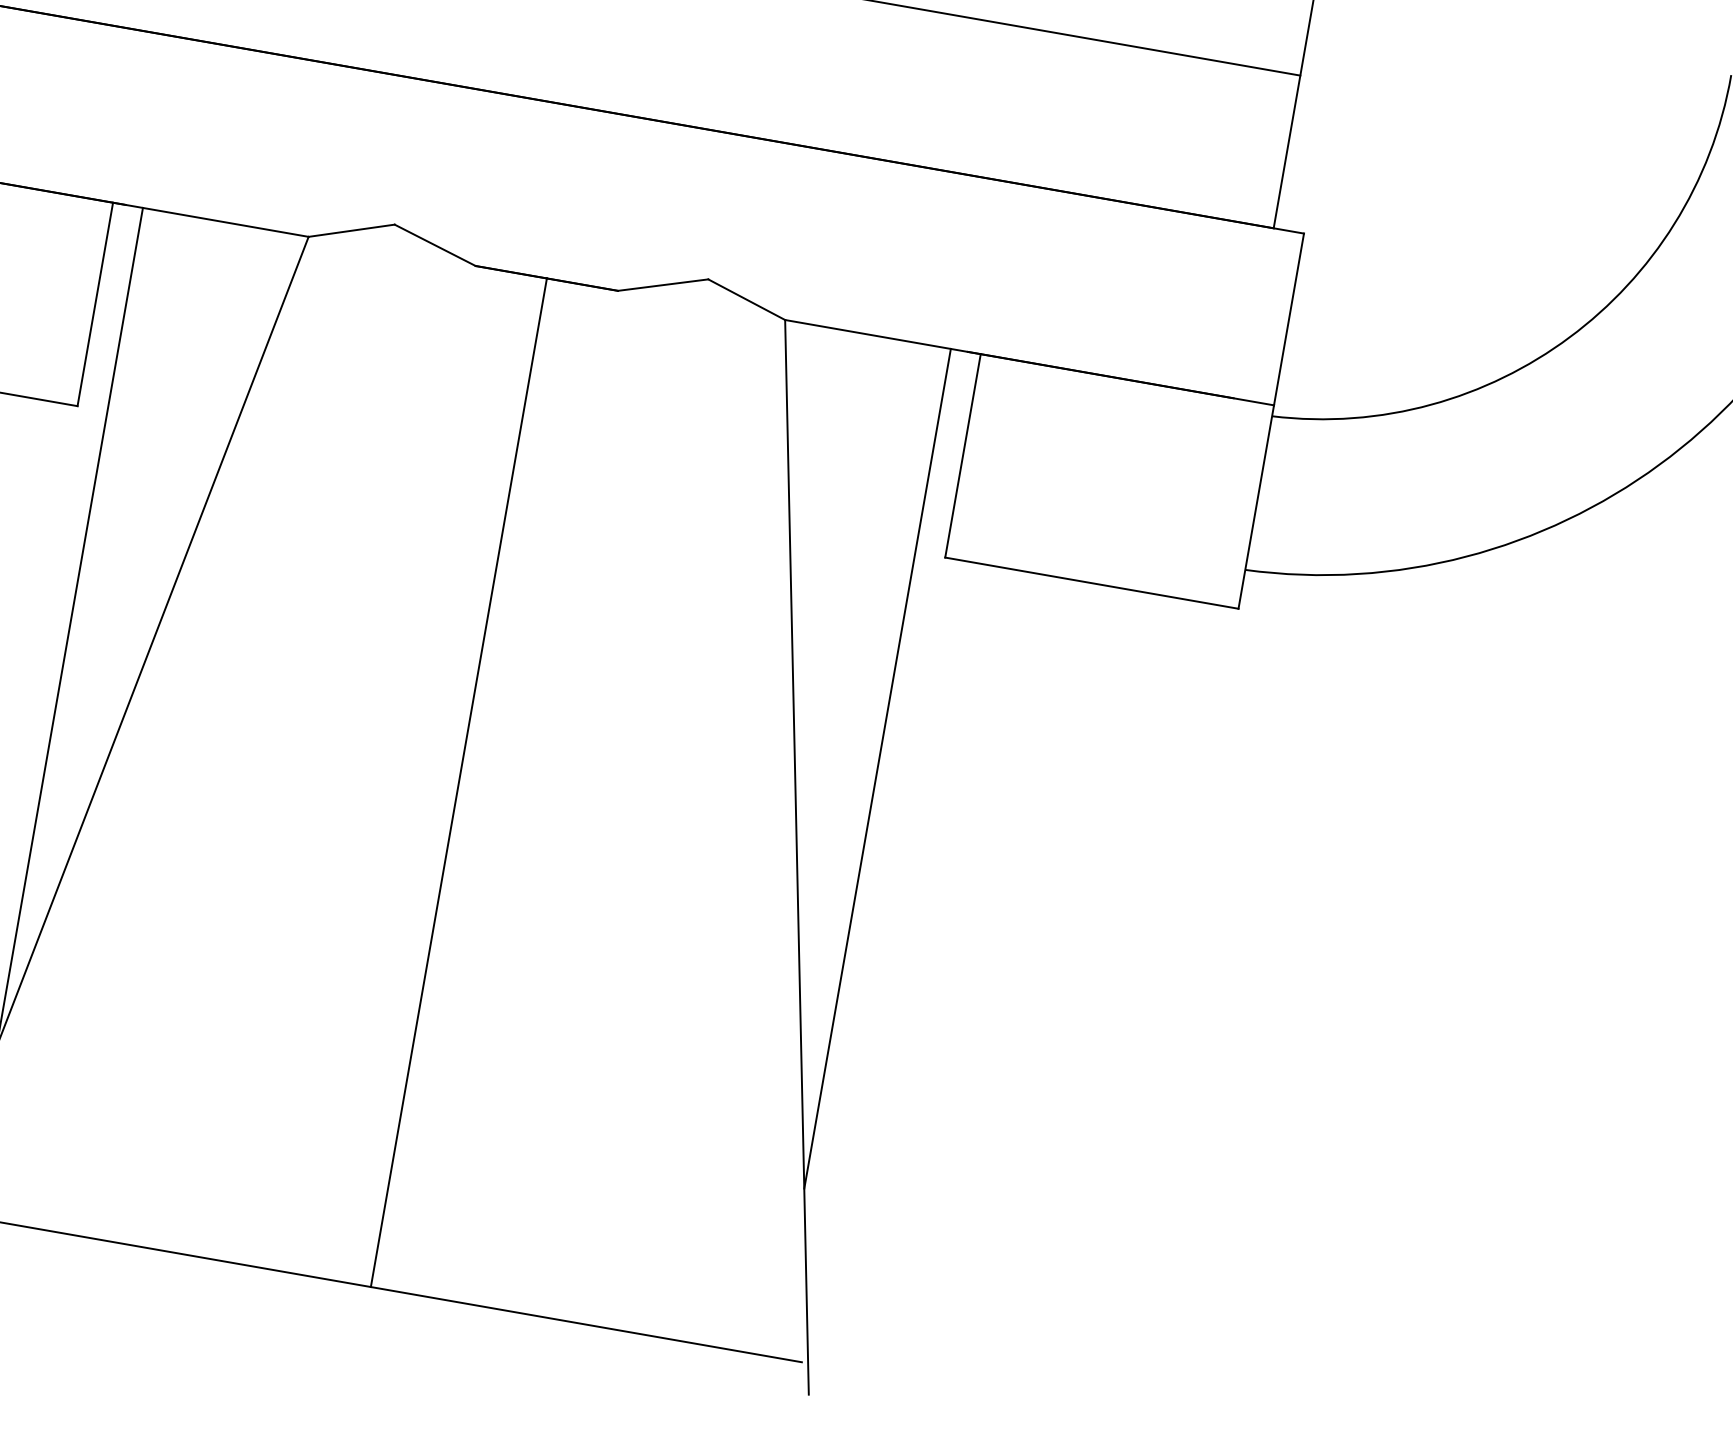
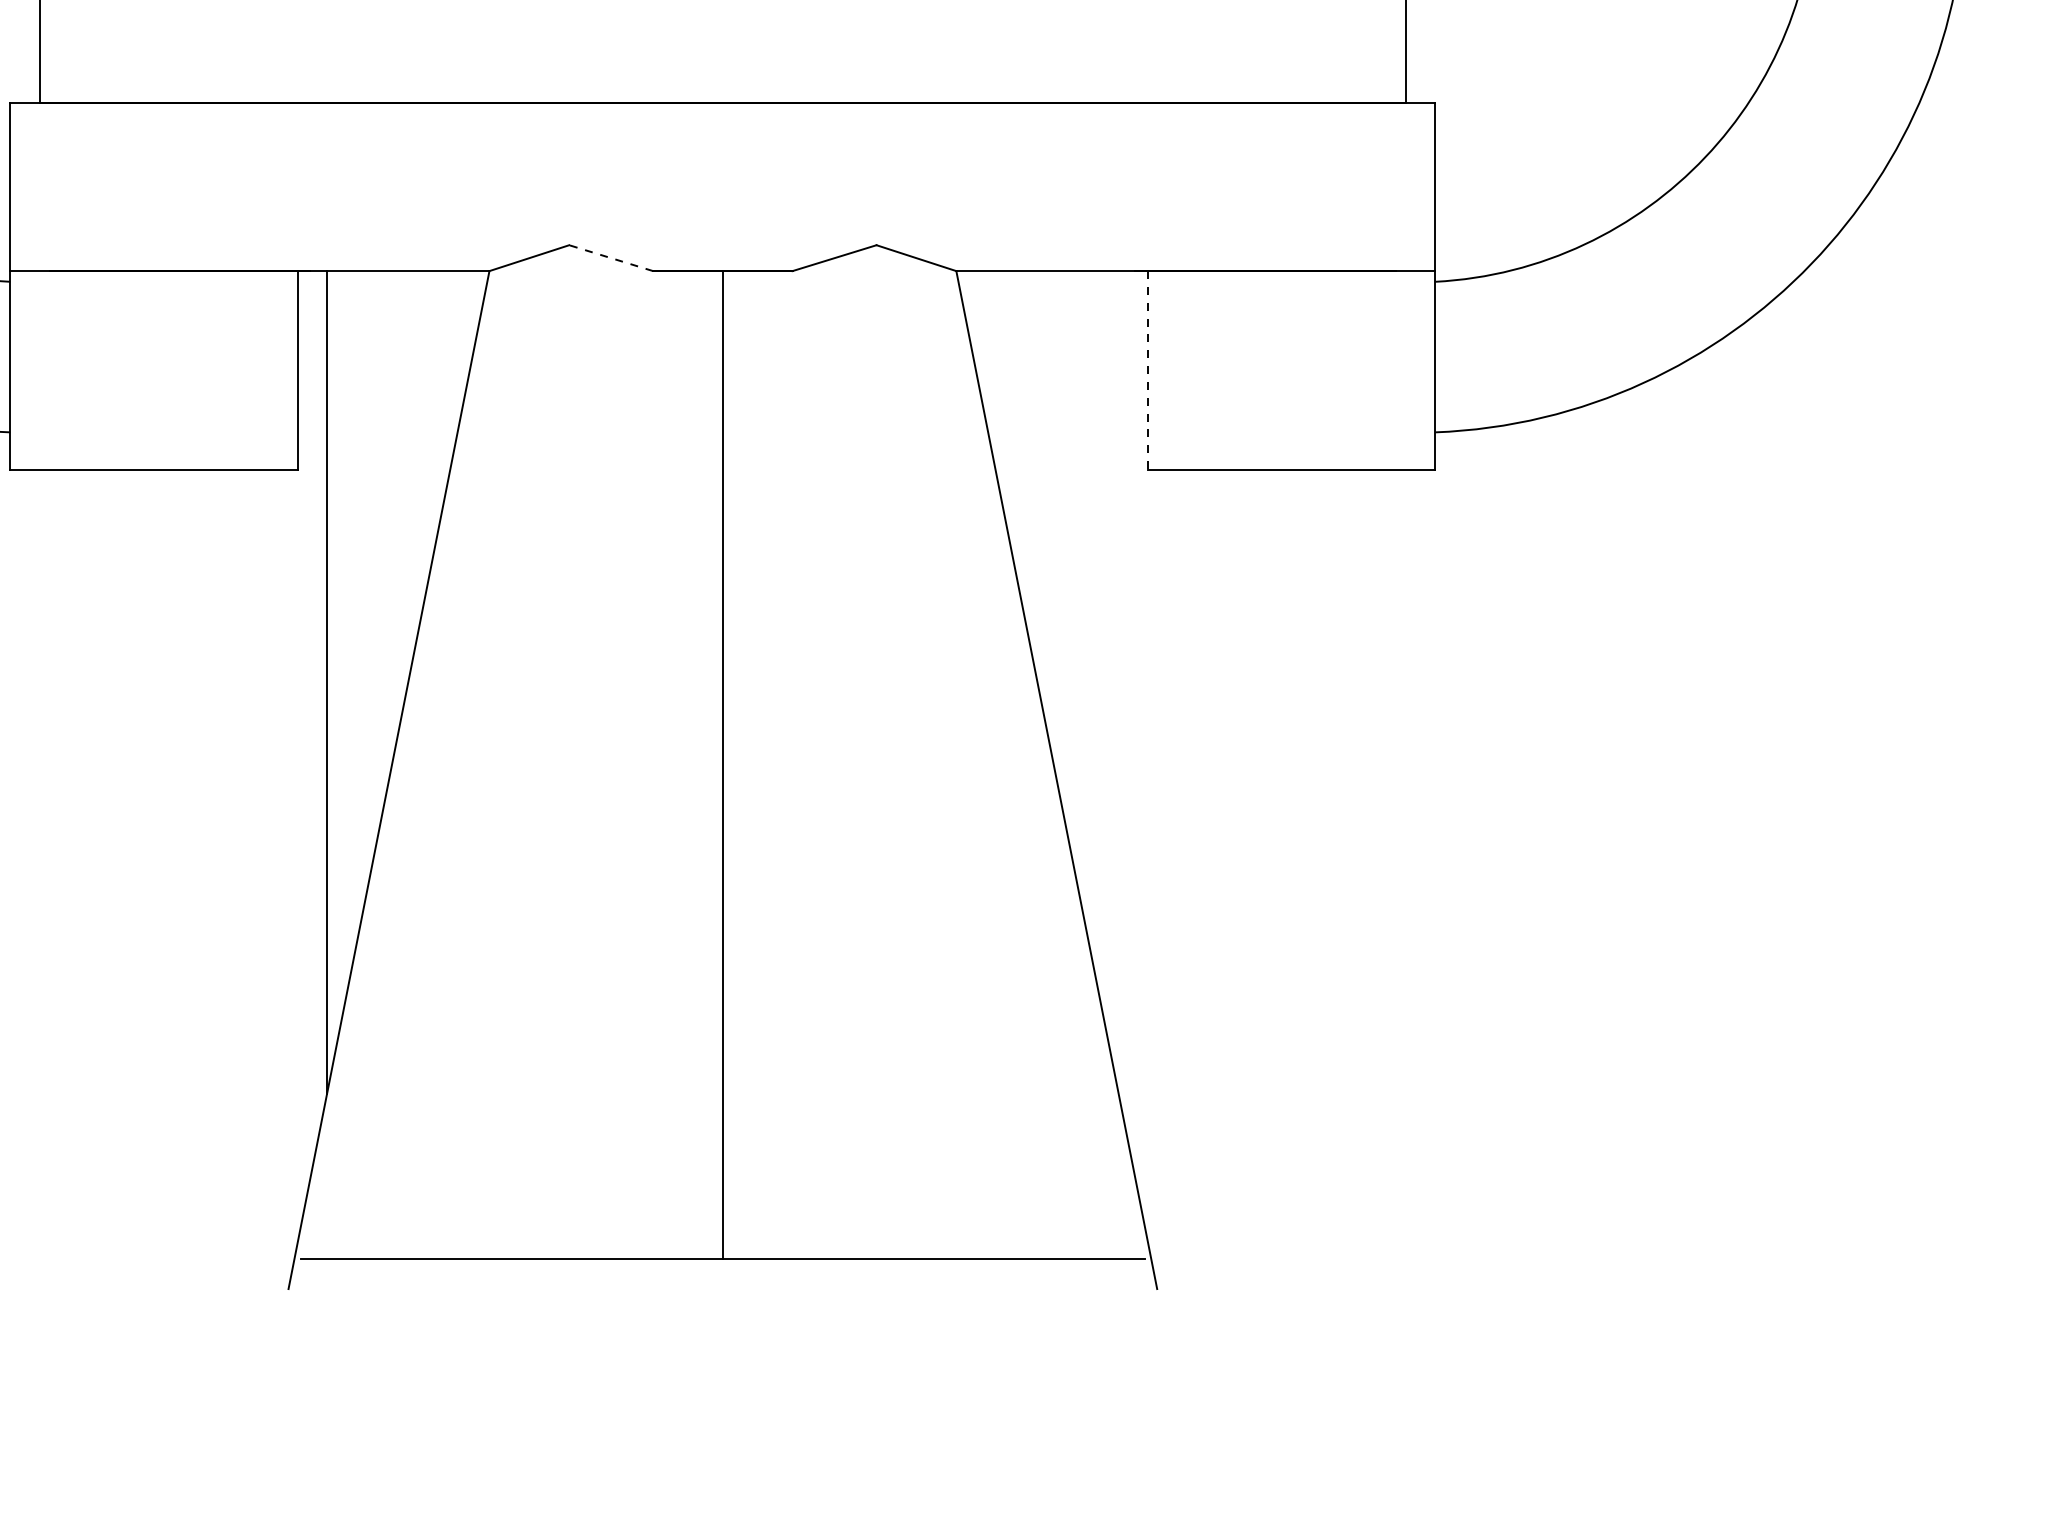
line: (435, 245) -> (611, 258), solid -> dashed
line: (963, 455) -> (1148, 370), solid -> dashed
line: (877, 768) -> (1118, 682), removed

